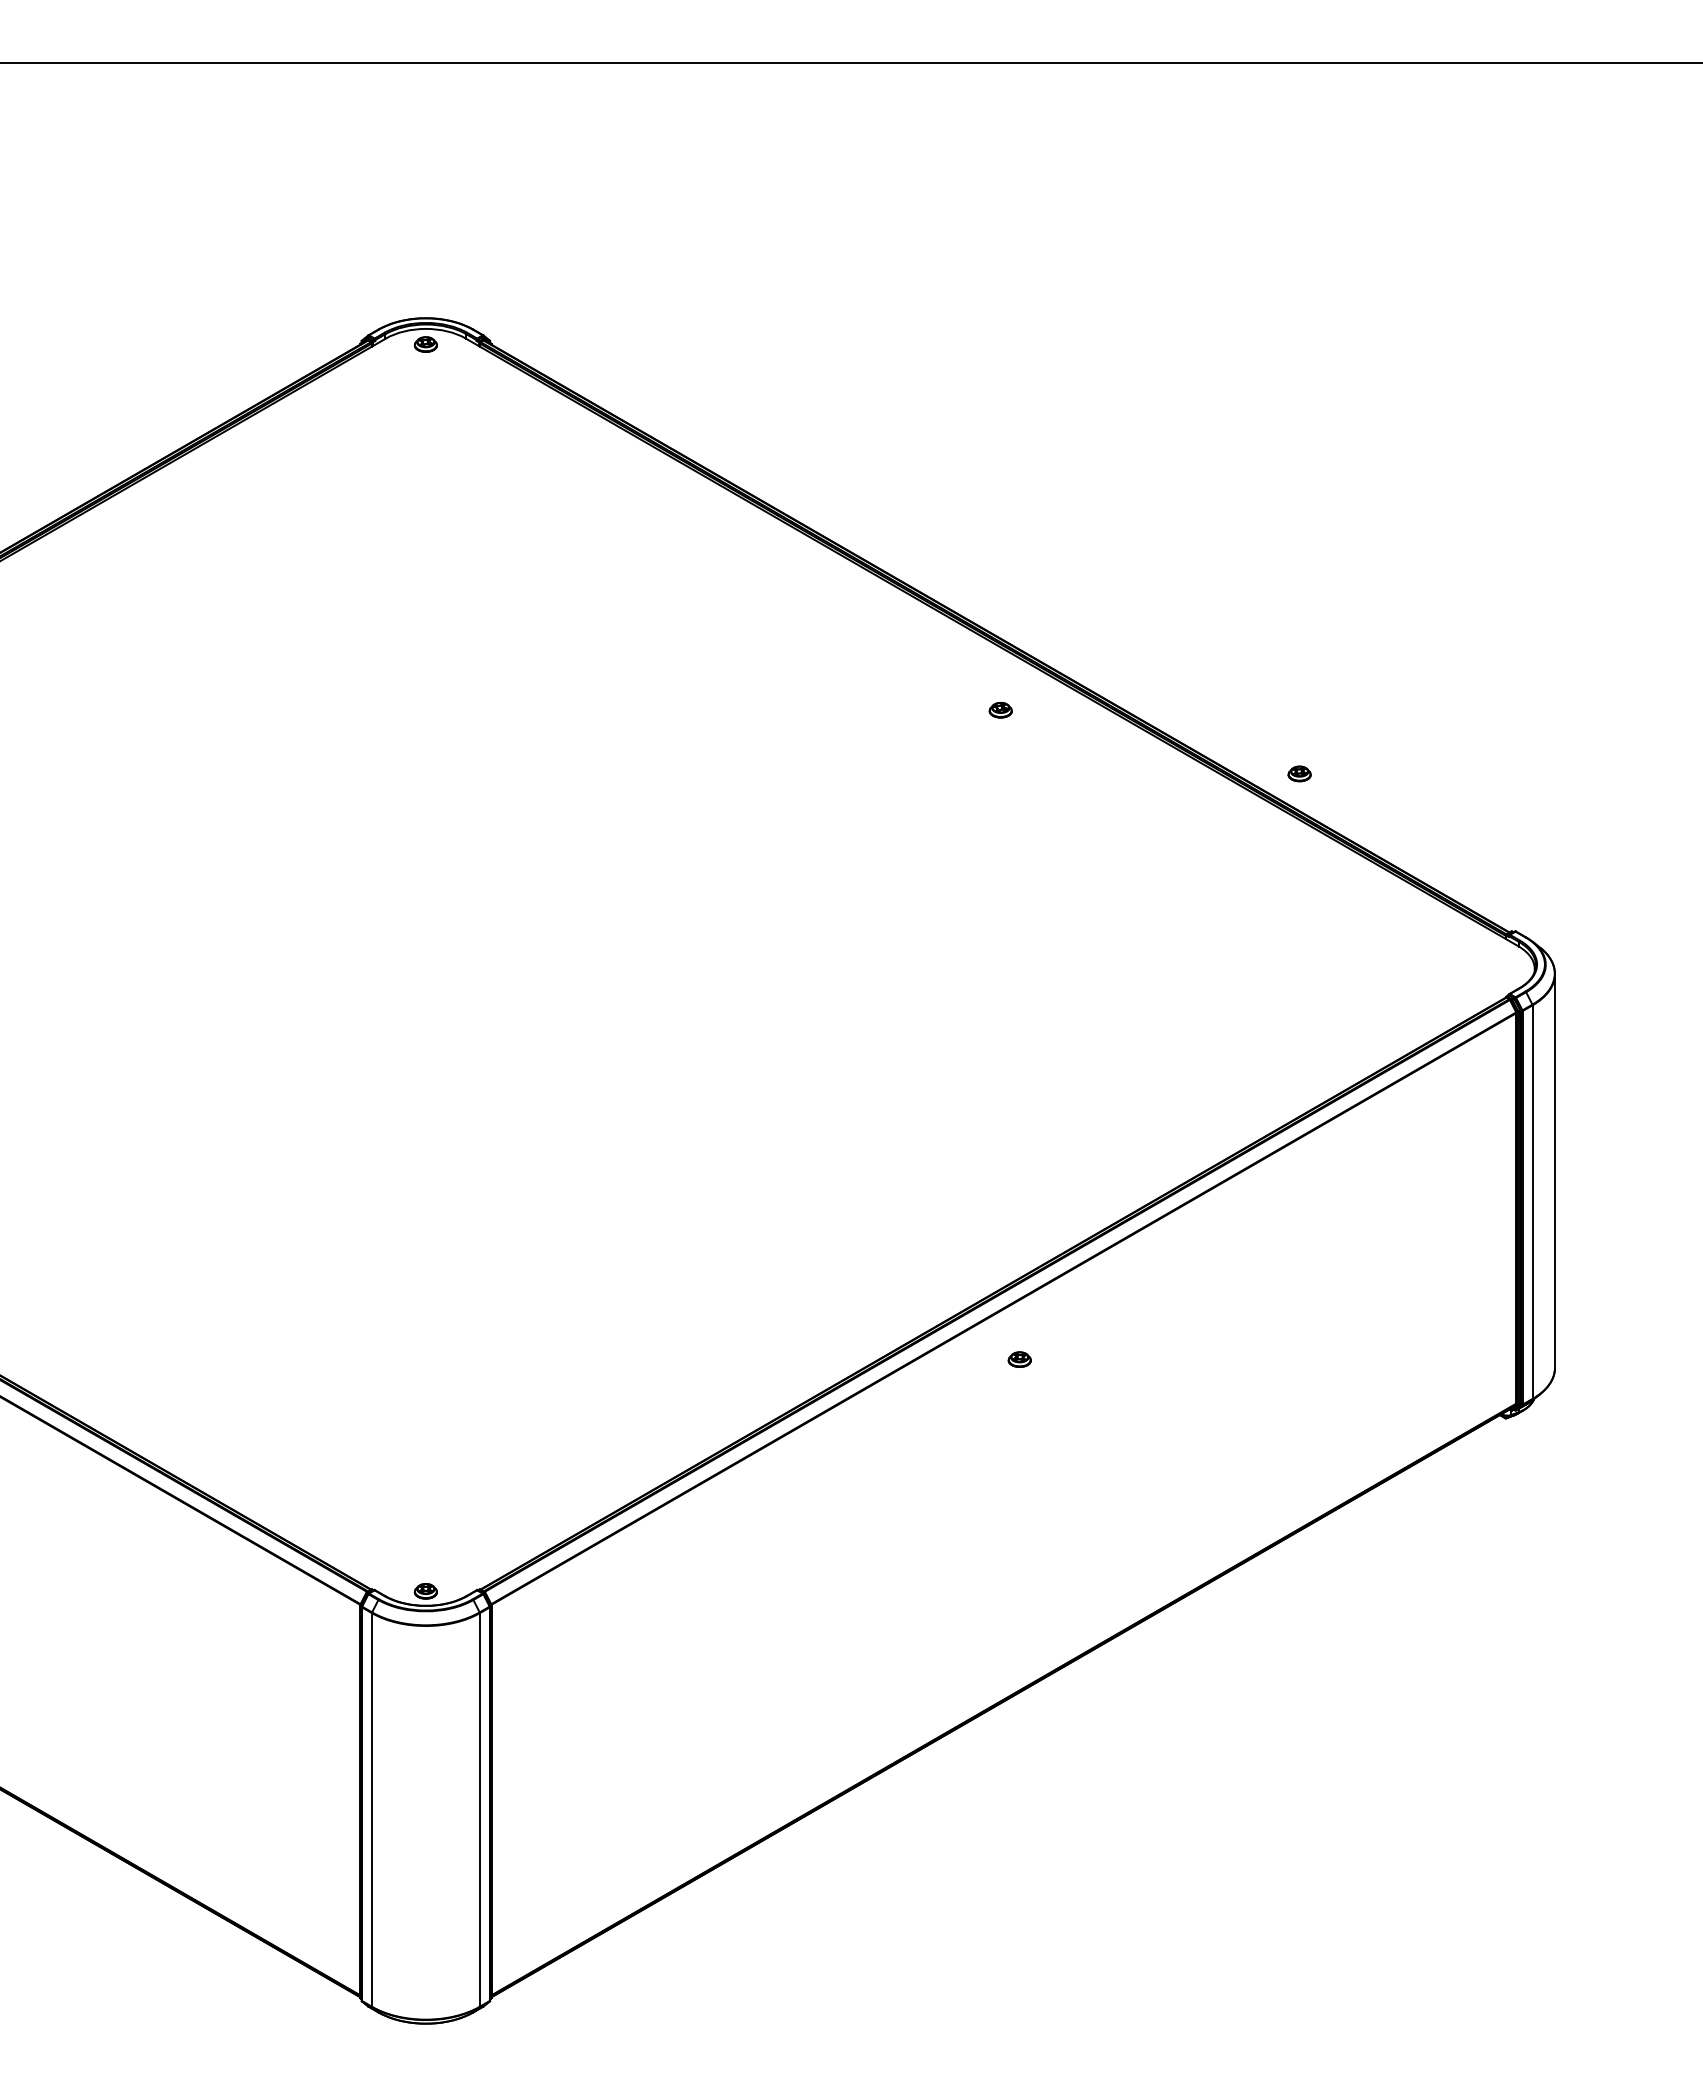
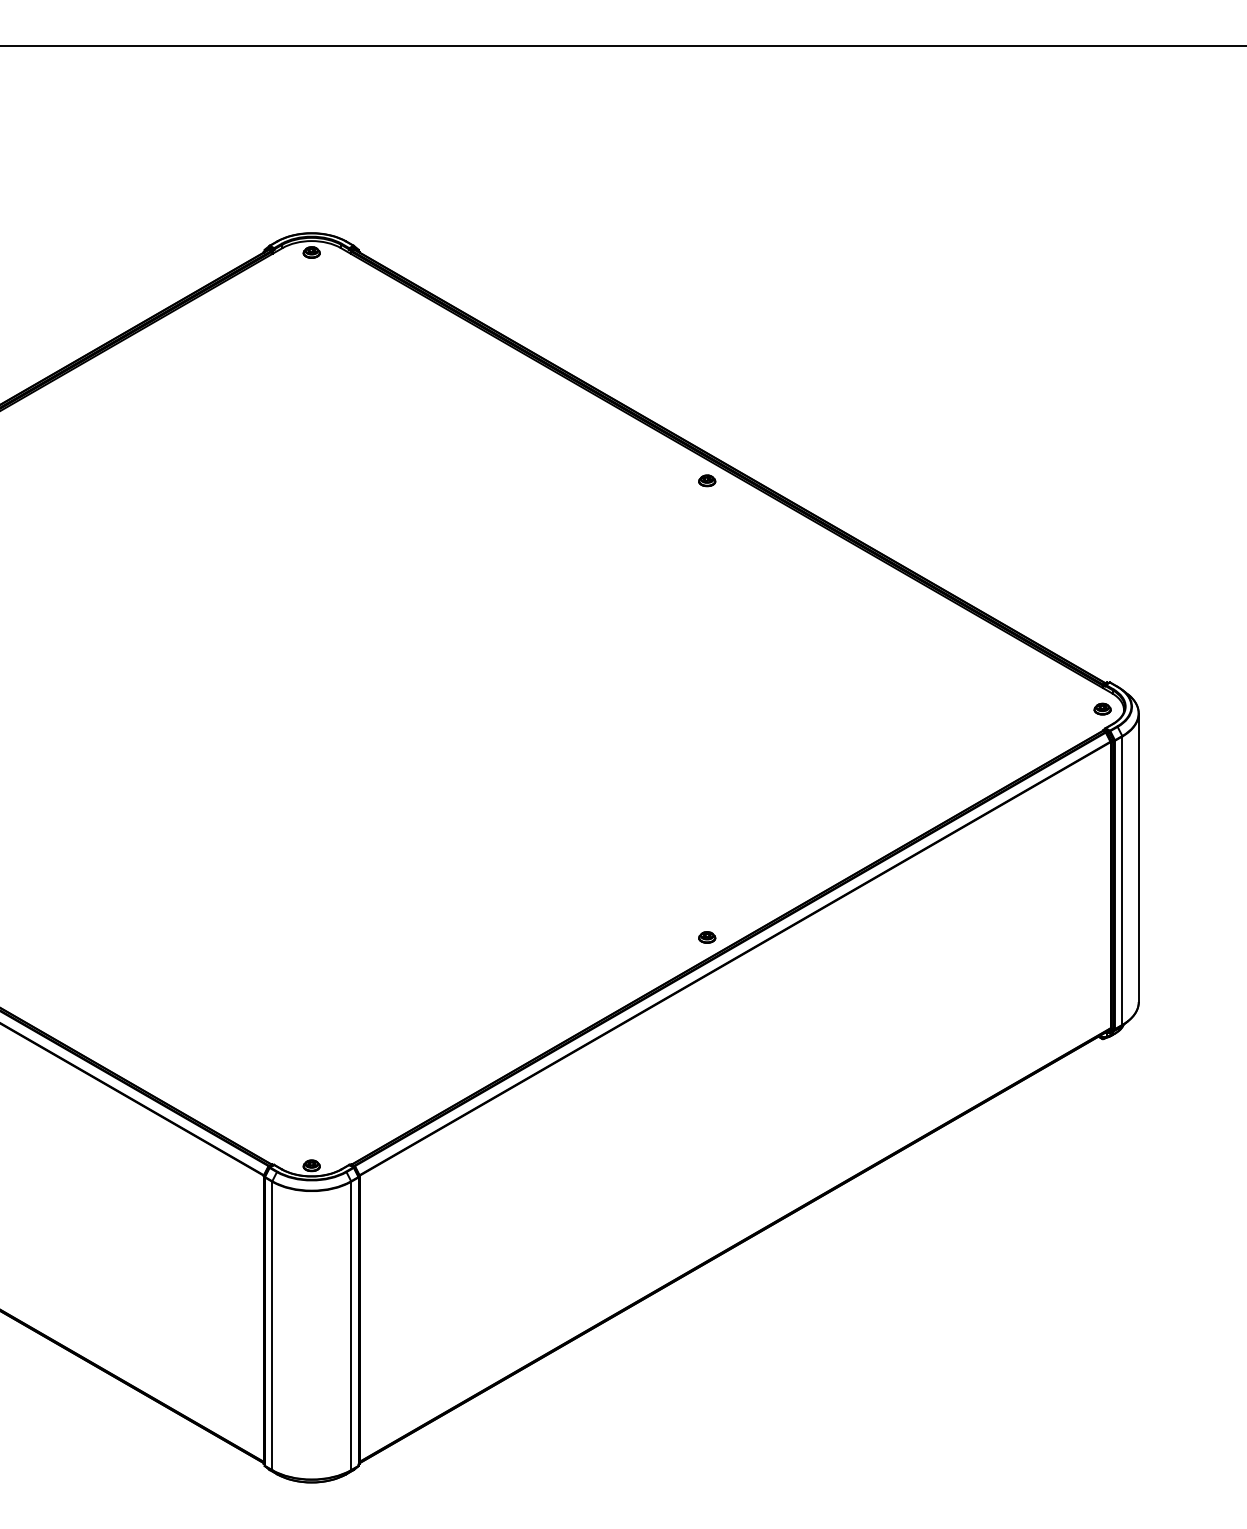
part: (1000, 709) -> (707, 480), moved
part: (1299, 773) -> (1102, 708), moved
part: (1019, 1359) -> (707, 937), moved

